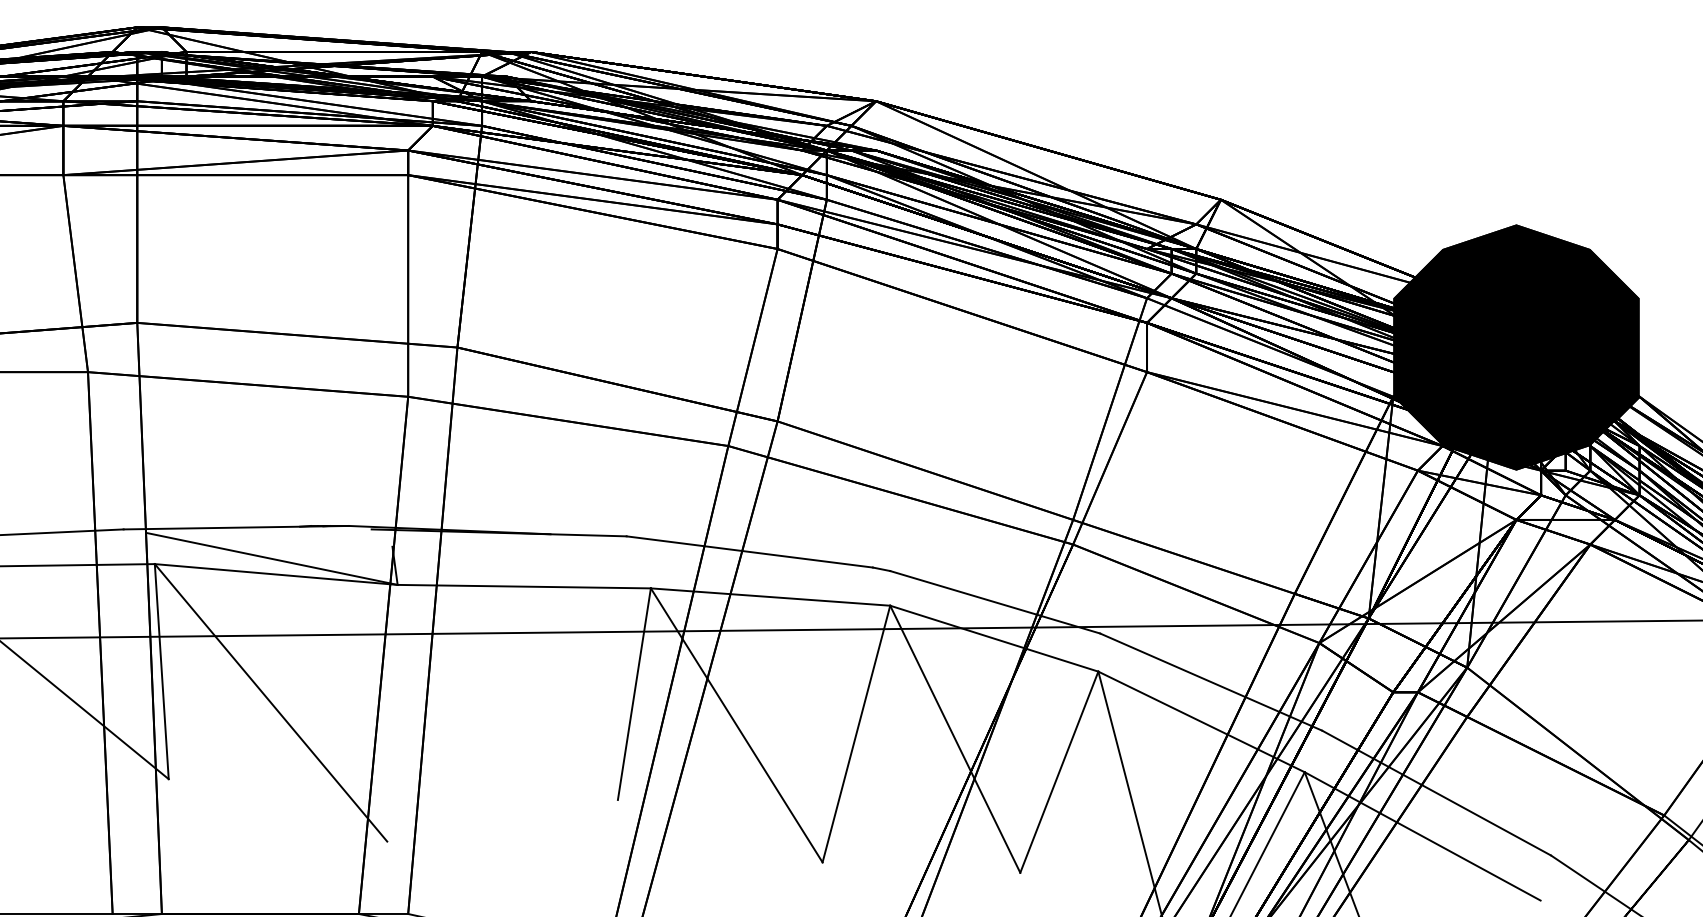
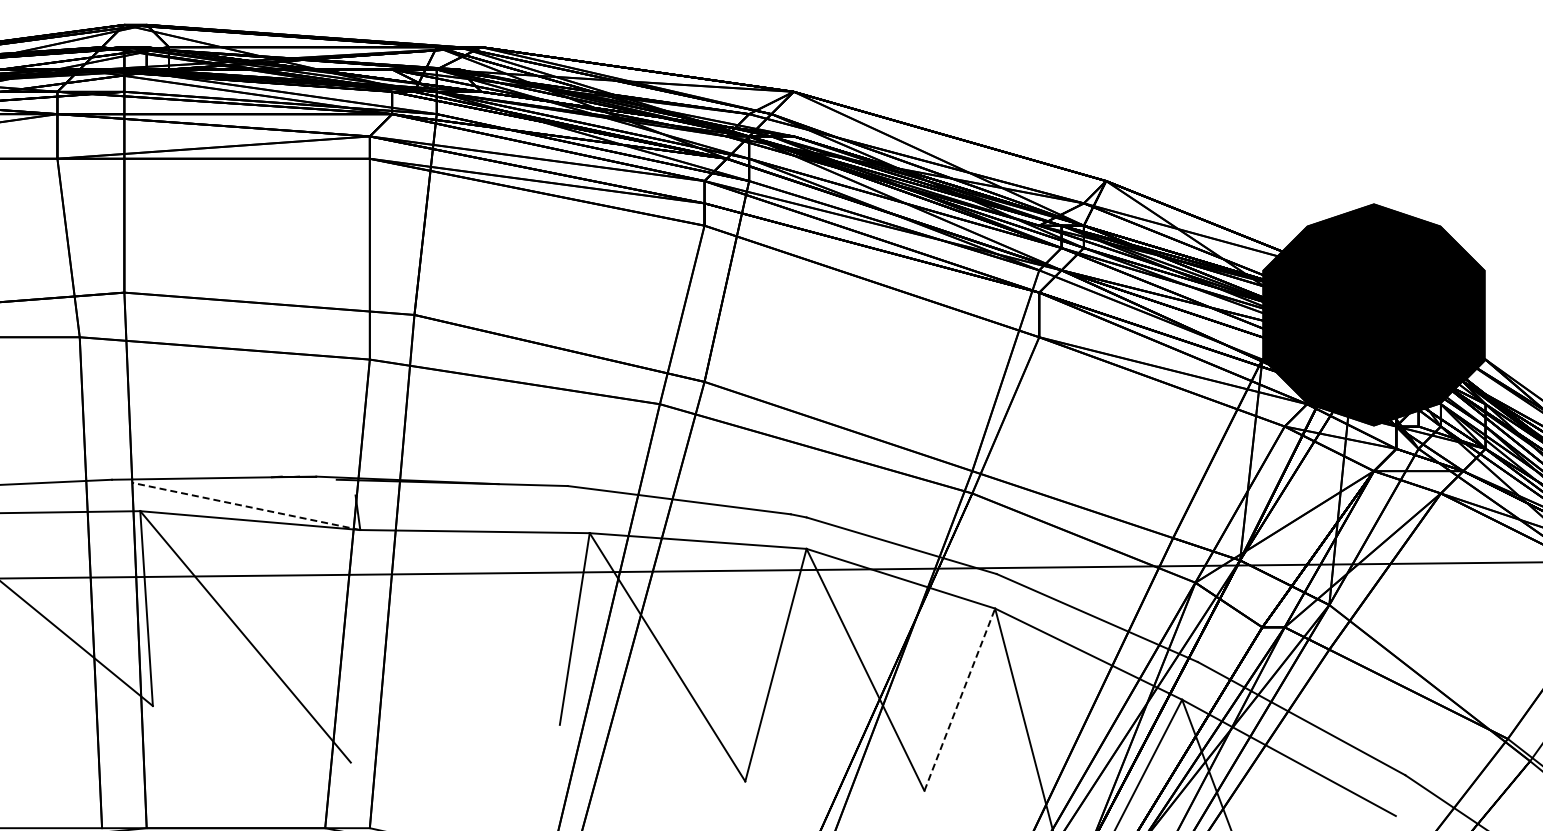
line: (270, 558) -> (245, 506), solid -> dashed
line: (1058, 771) -> (959, 699), solid -> dashed

